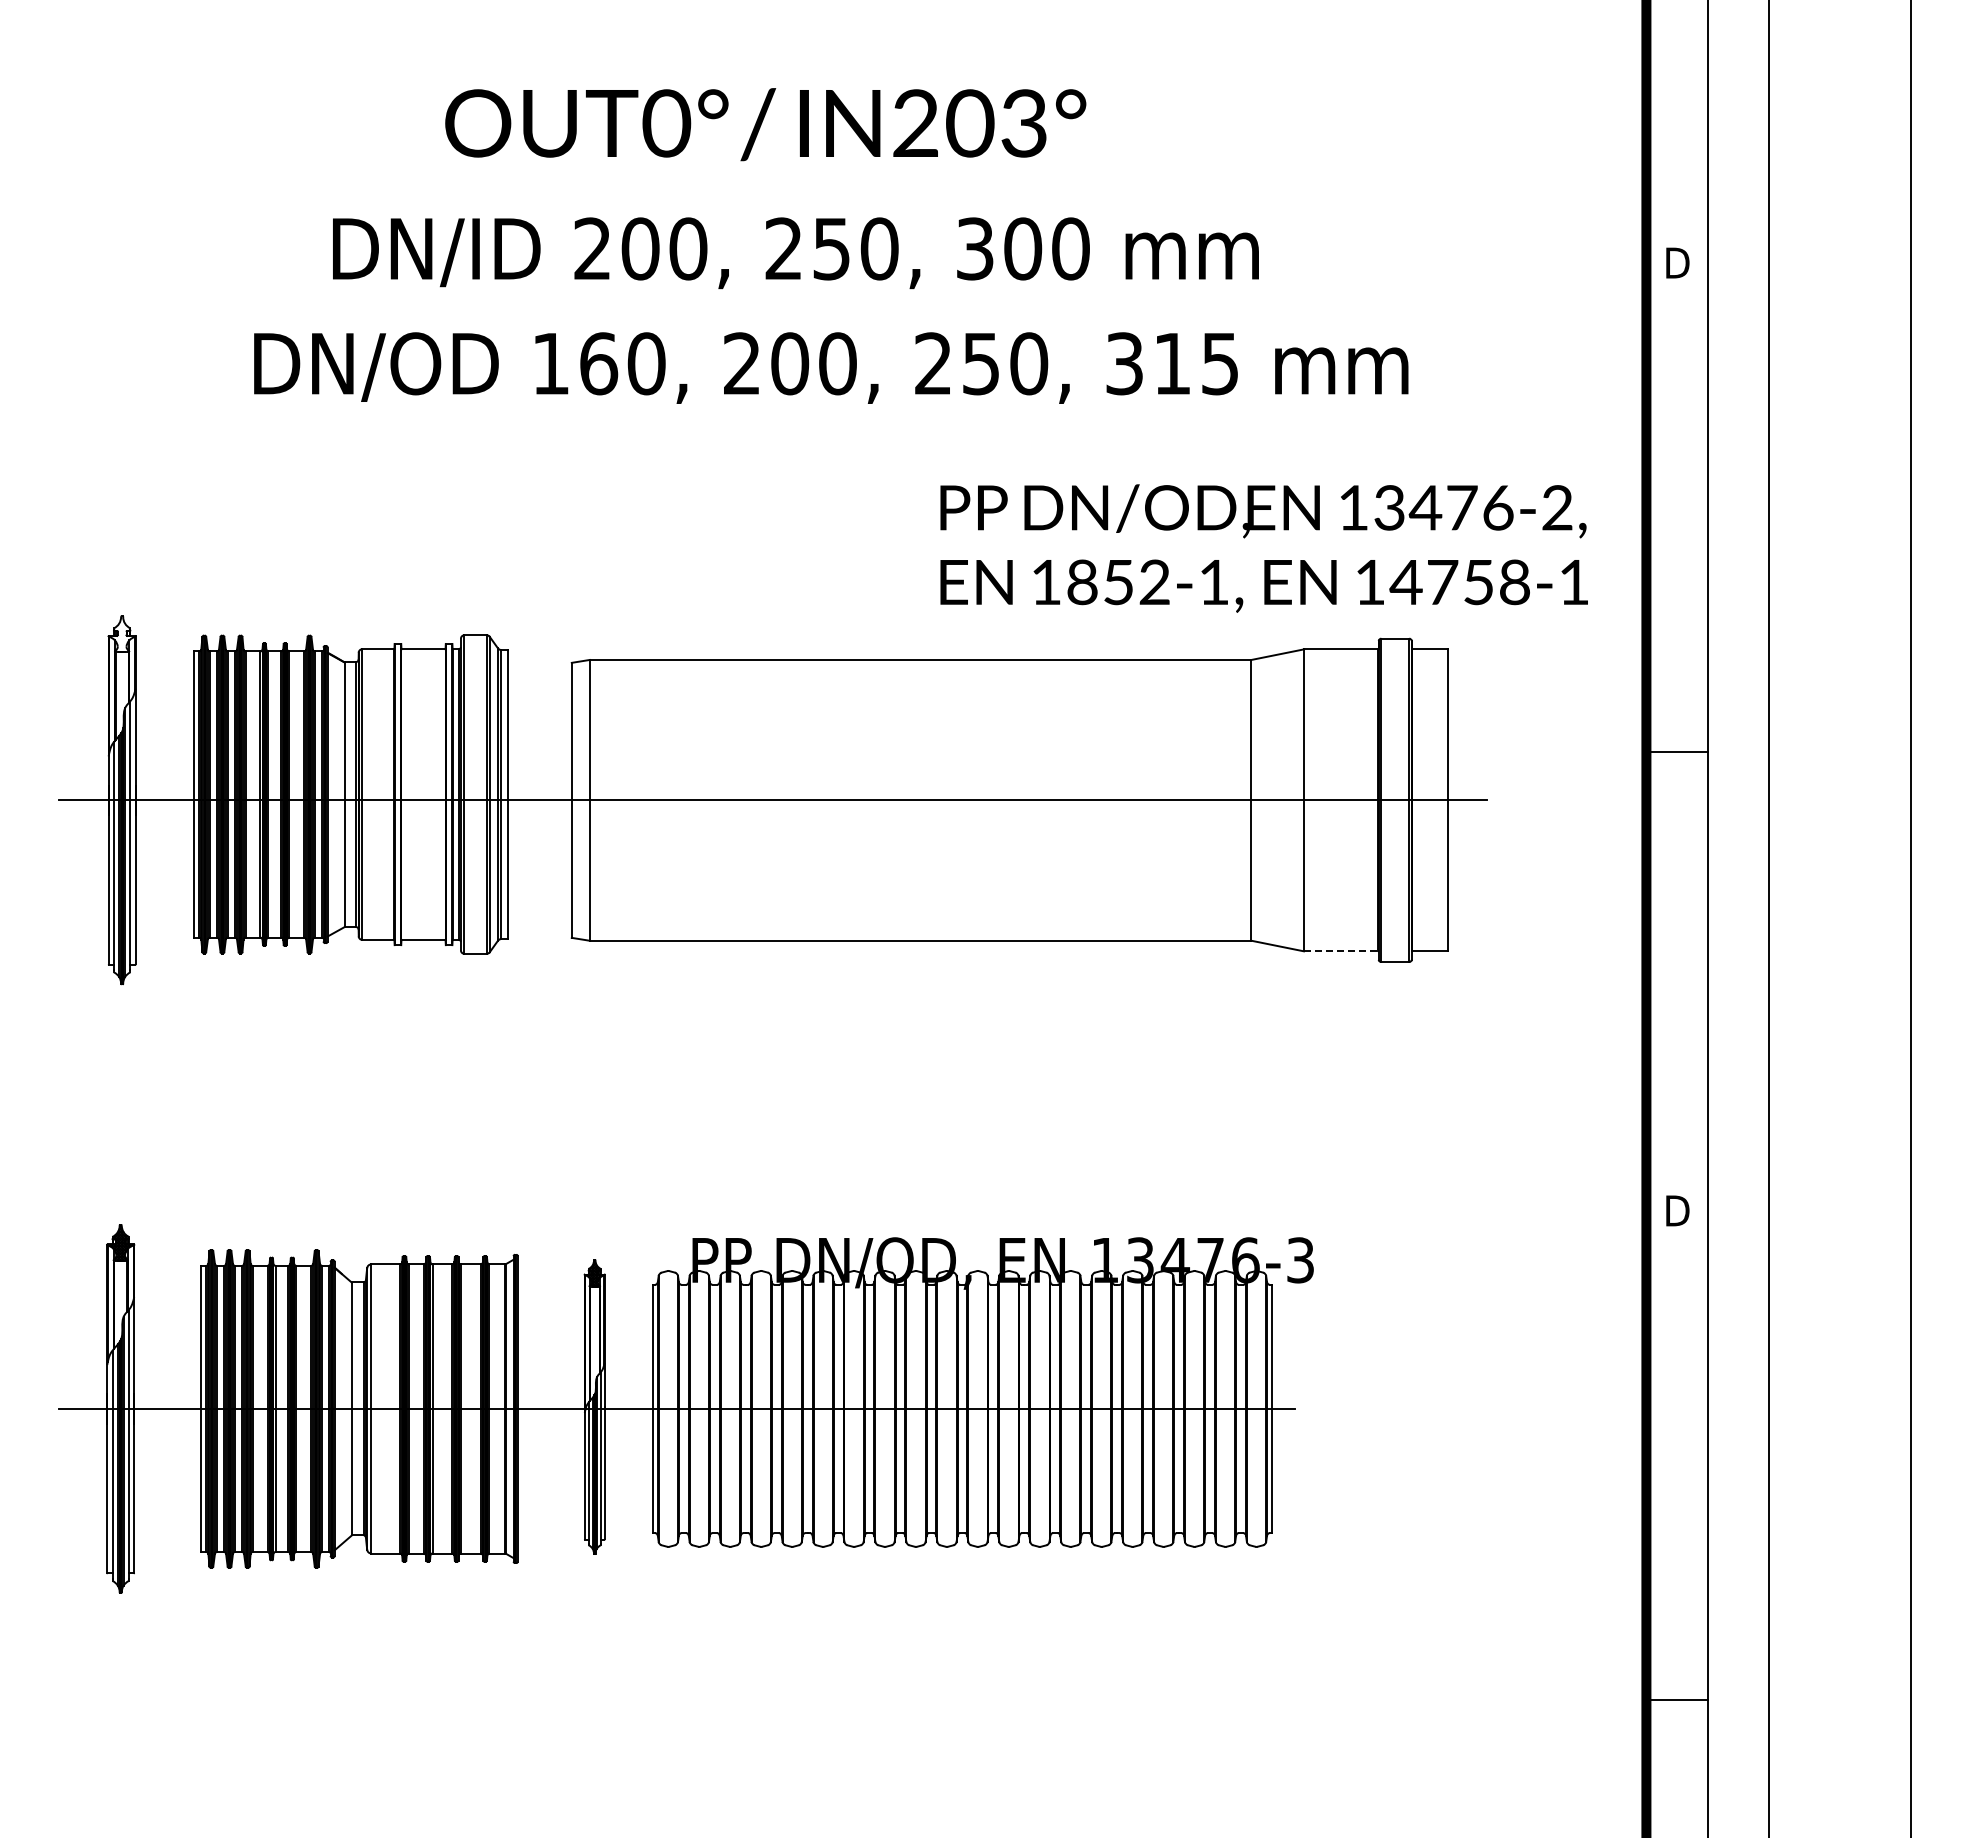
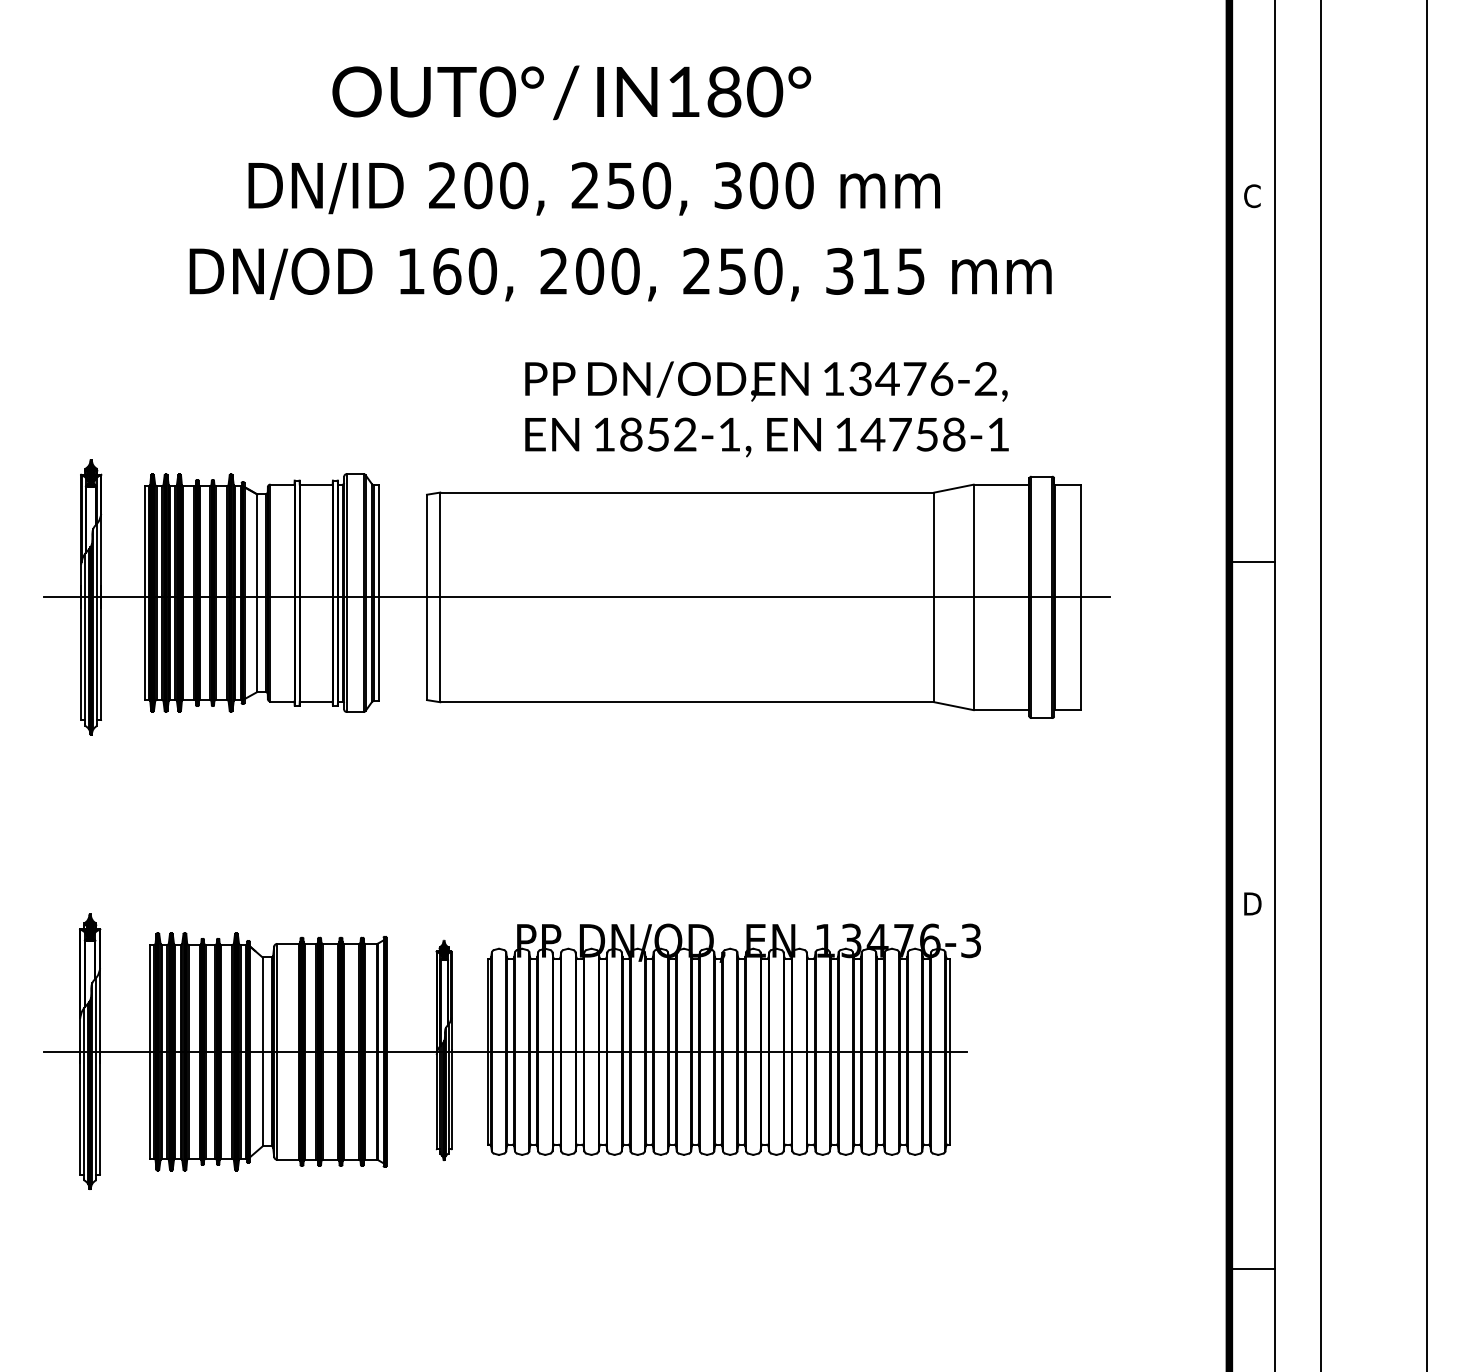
text: (970, 123) -> (724, 92), IN203° -> IN180°
text: (1677, 262) -> (1252, 195), D -> C
text: (1263, 548) -> (766, 409), moved
hatch: (121, 634) -> (90, 473), added
line: (1341, 951) -> (1001, 710), dashed -> solid

